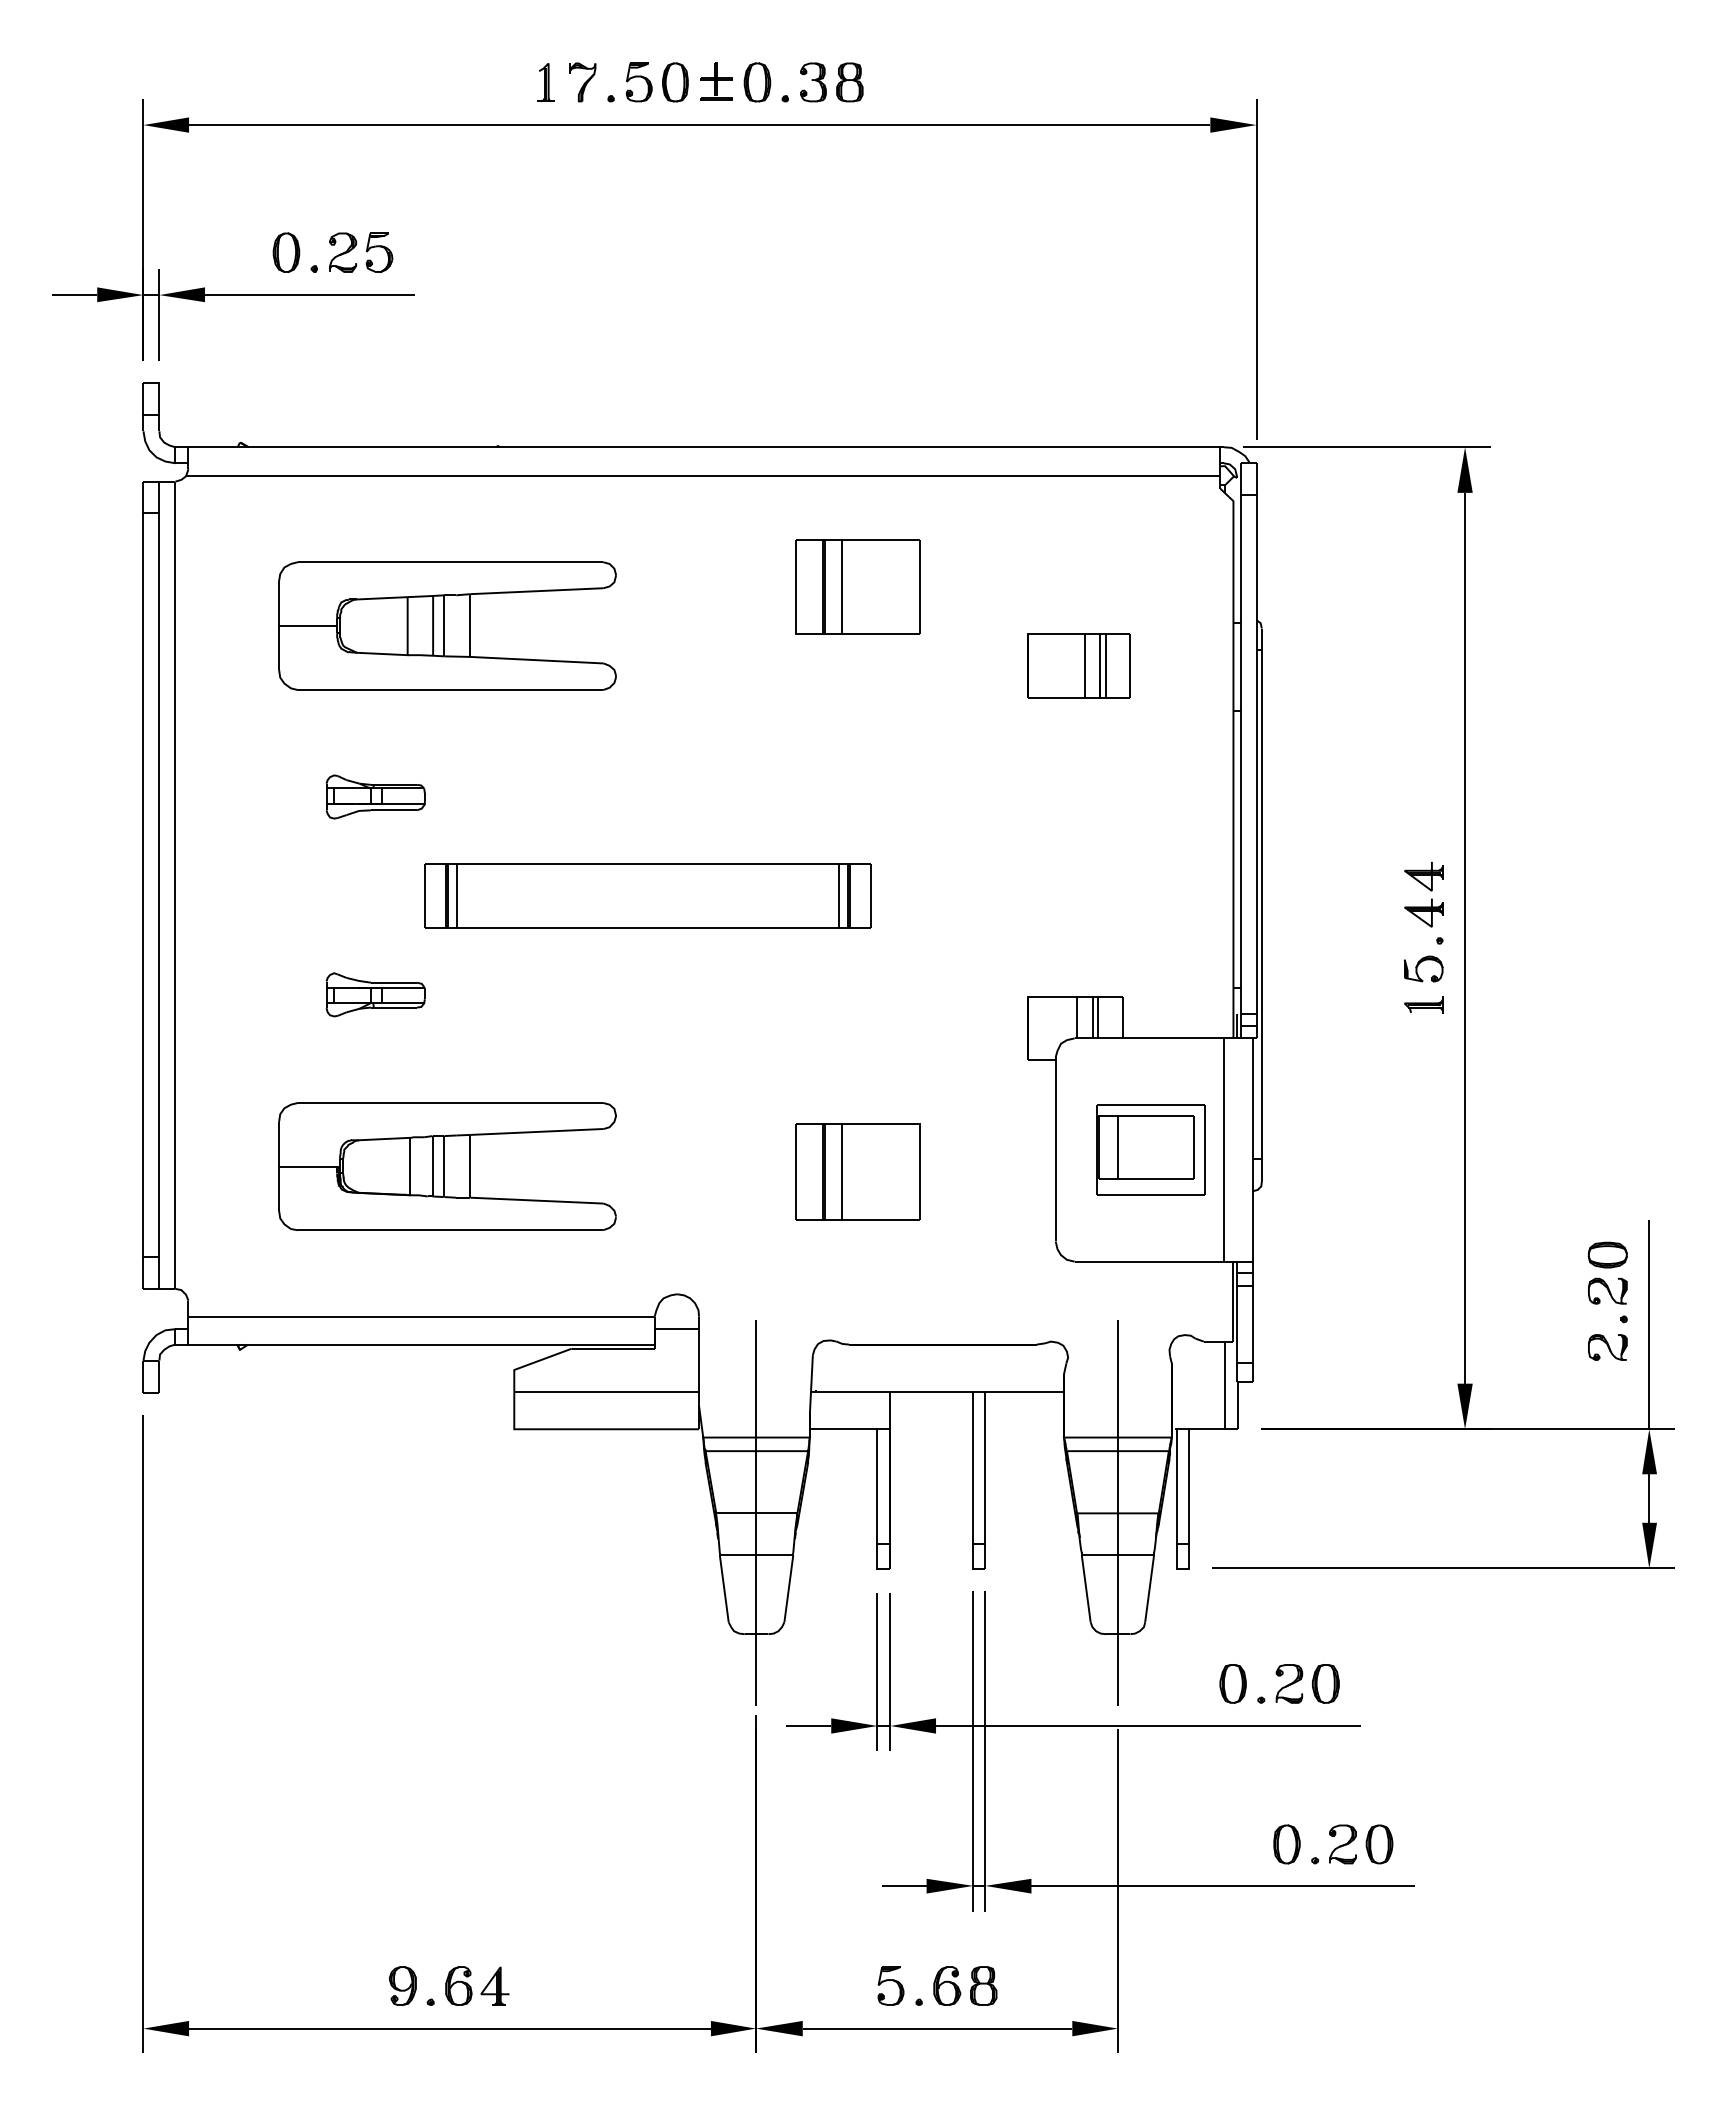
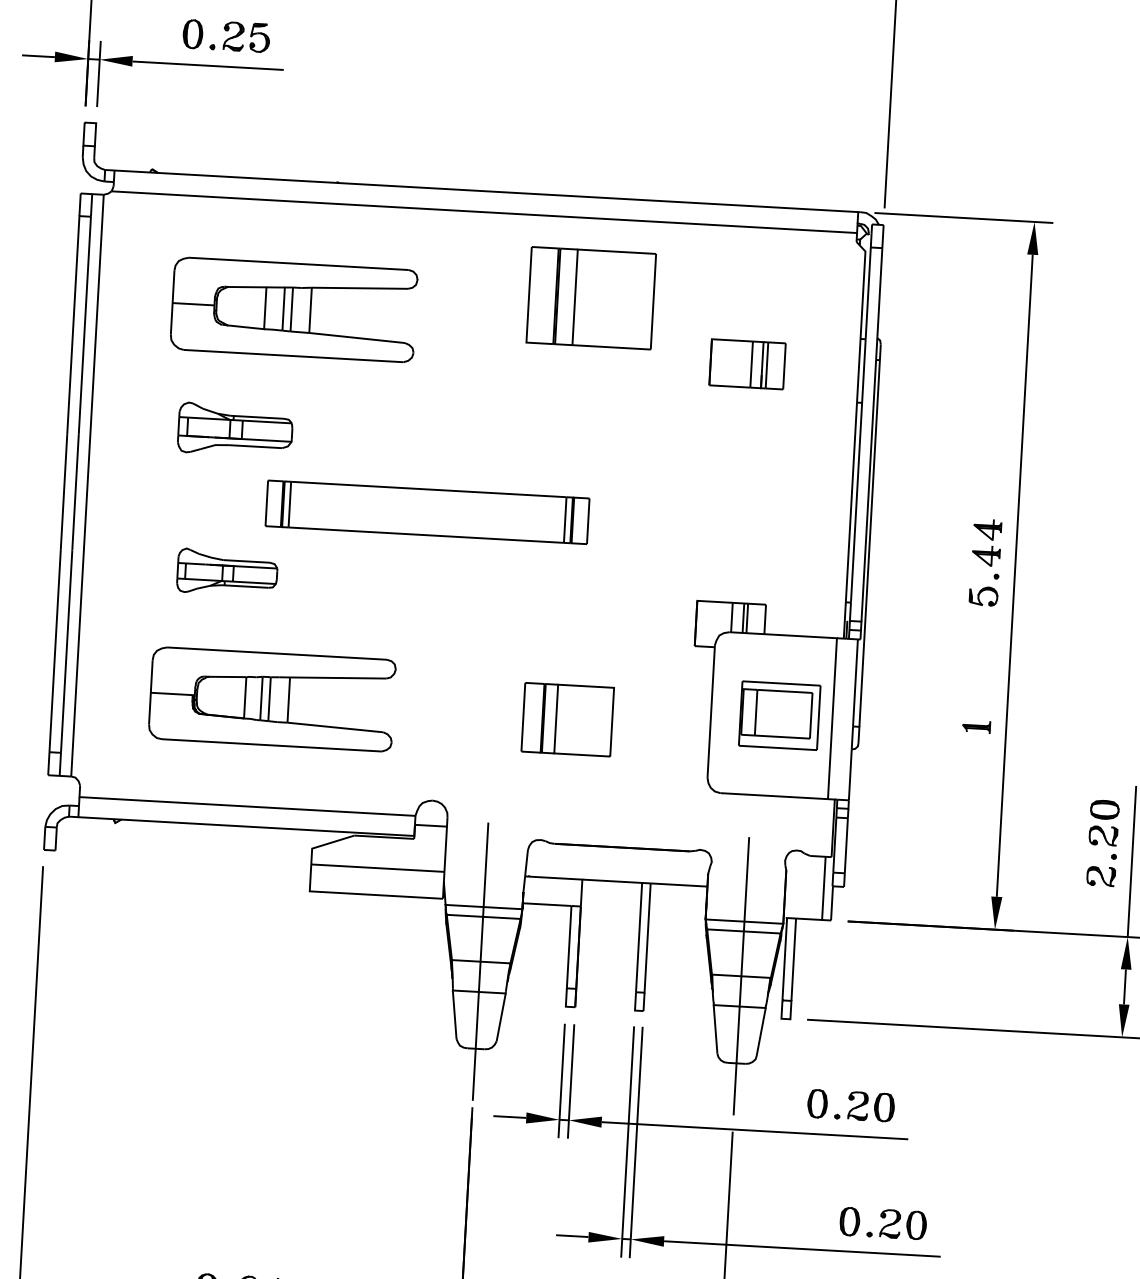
part: (857, 586) -> (591, 297), size x1.4
part: (375, 796) -> (235, 429), size x1.6
part: (375, 994) -> (227, 572), size x1.4
part: (1423, 1004) -> (976, 726), moved

